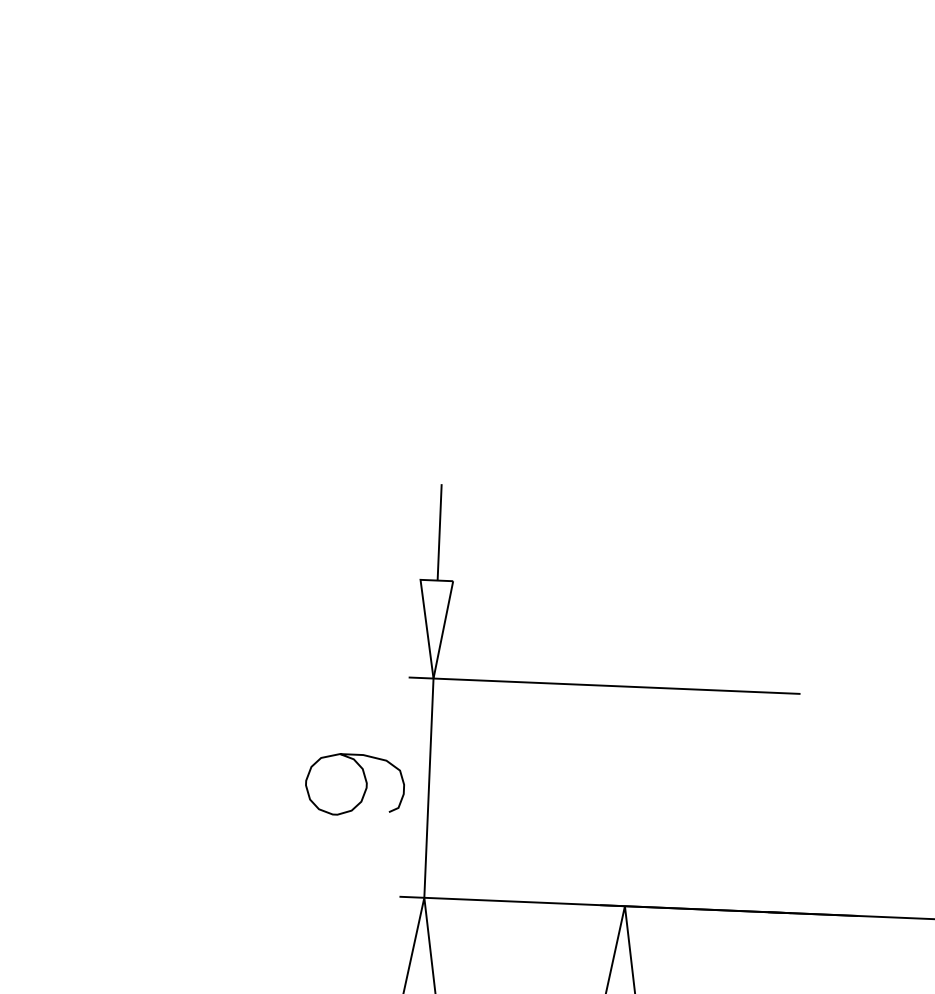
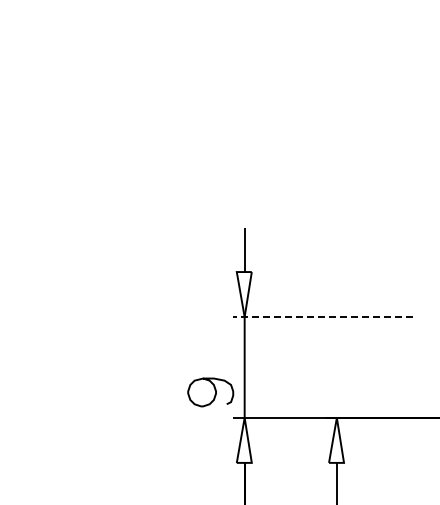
line: (602, 686) -> (322, 317), solid -> dashed
curve: (363, 781) -> (214, 390), moved

